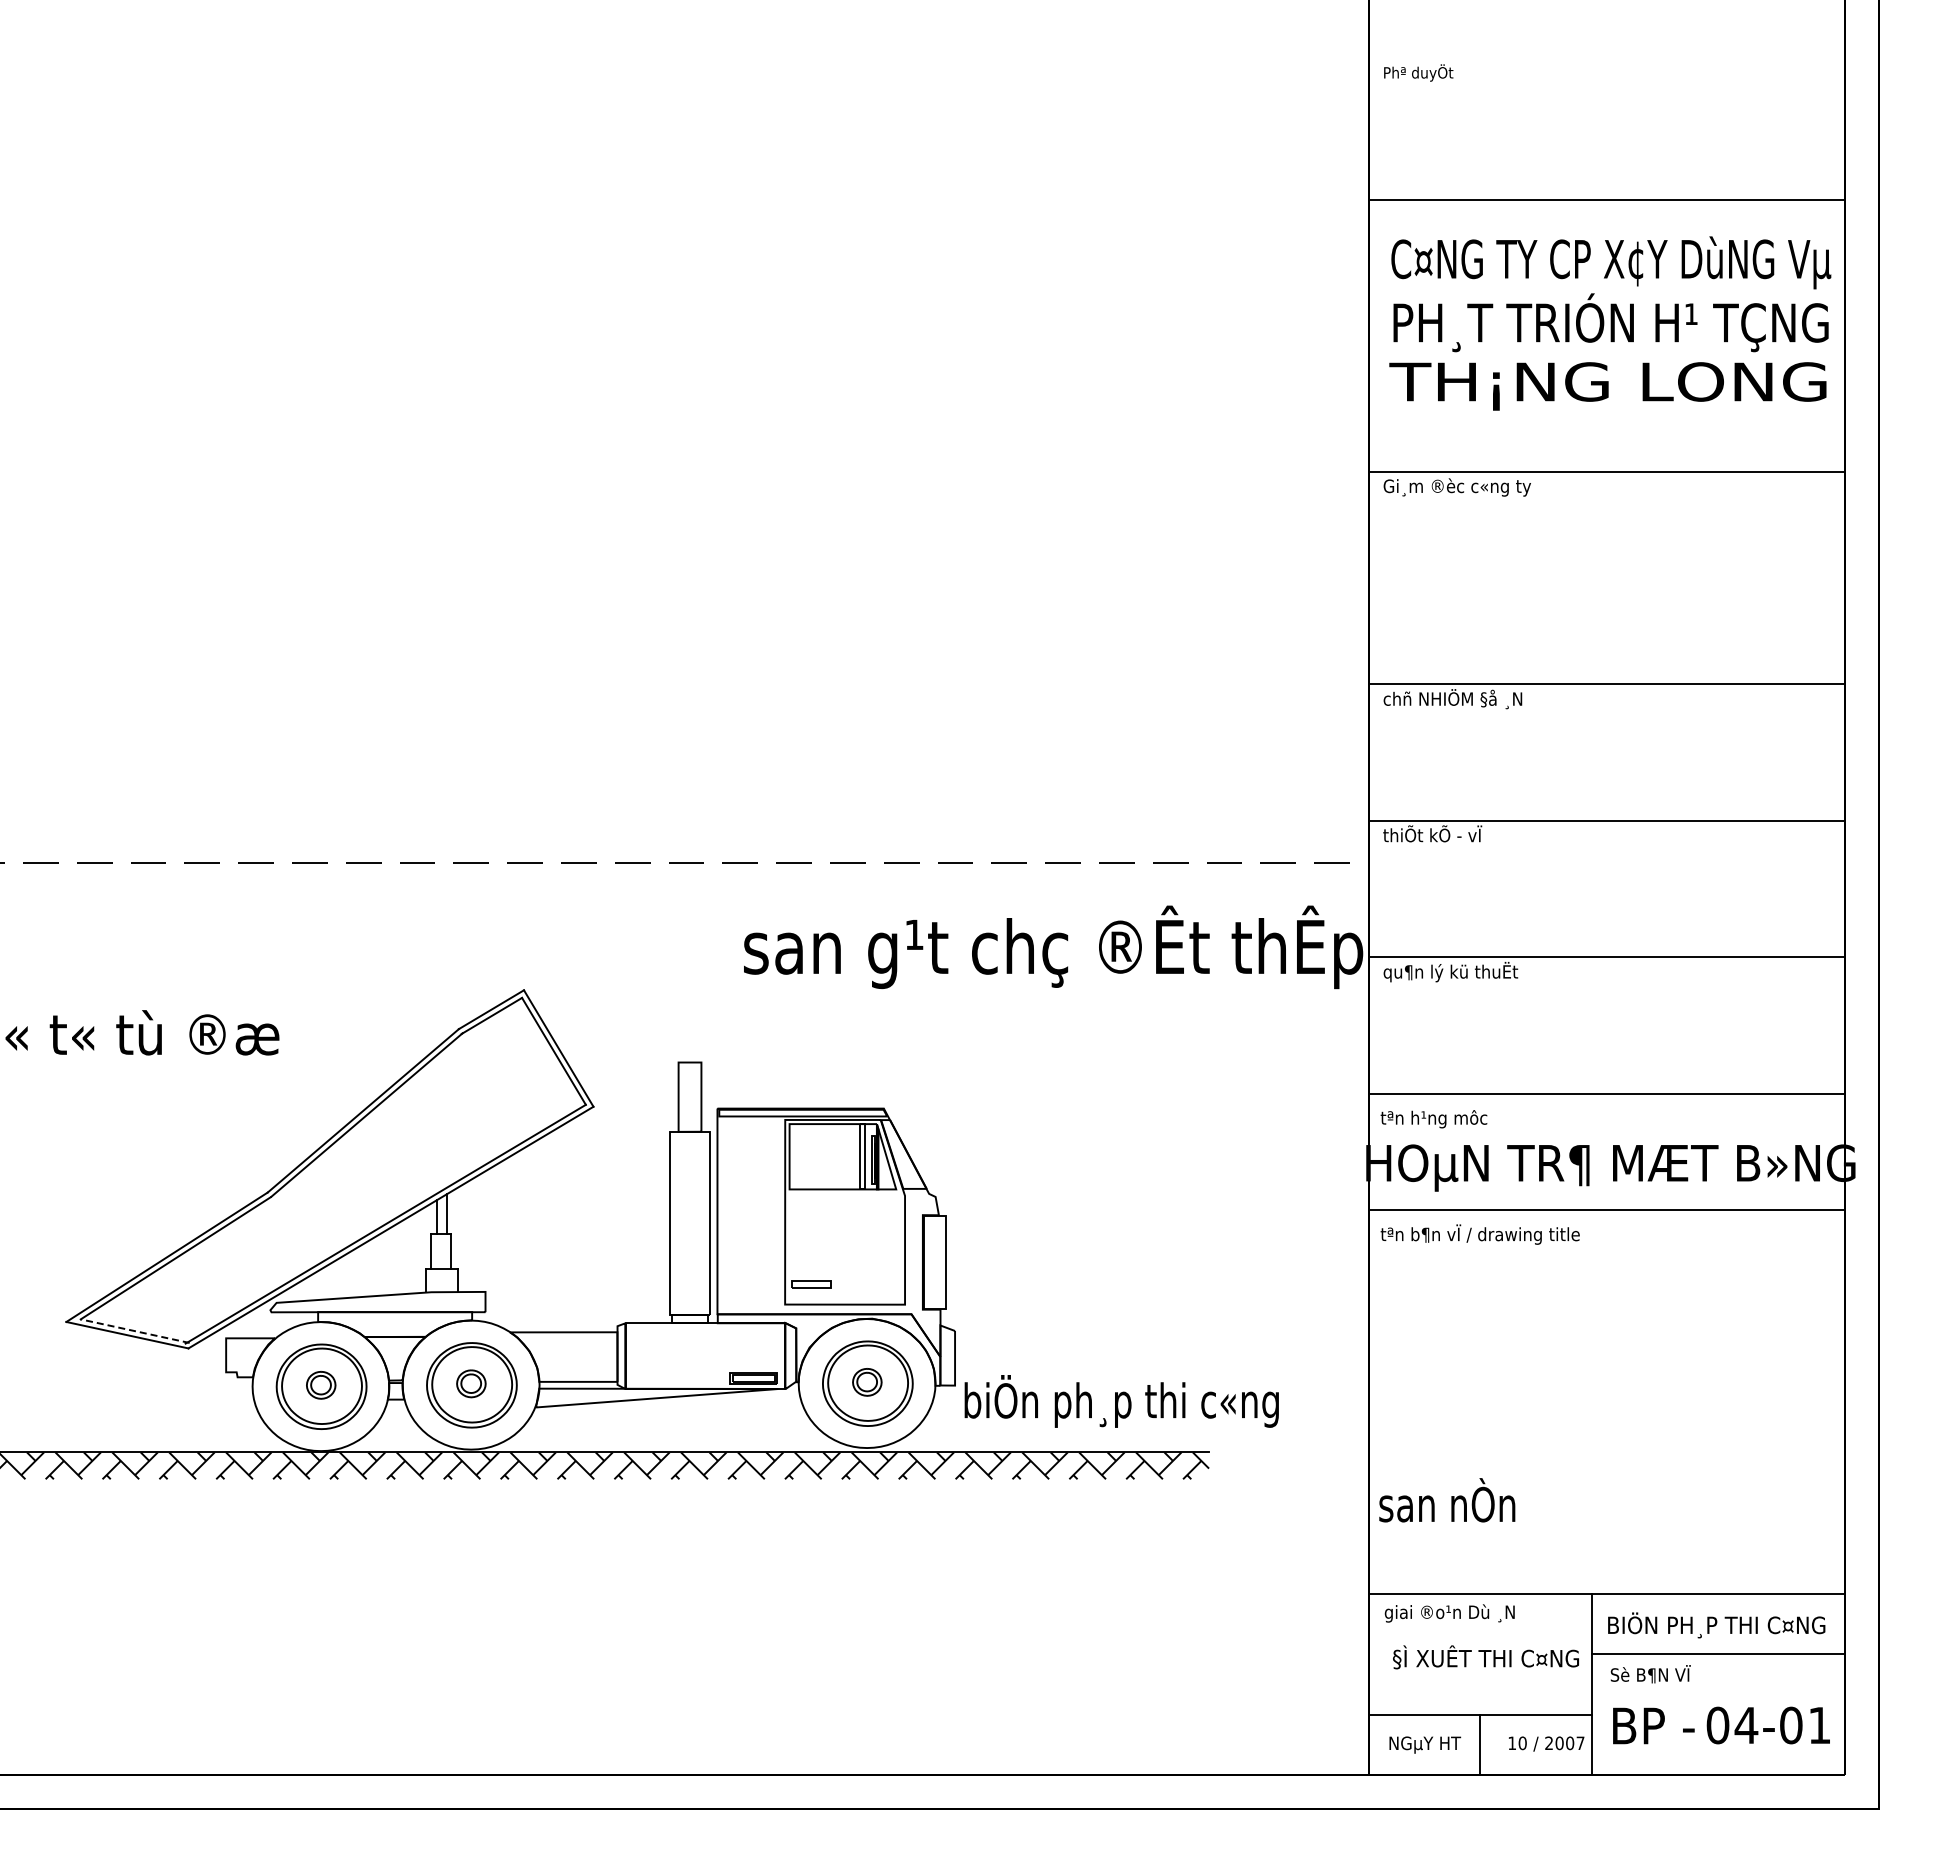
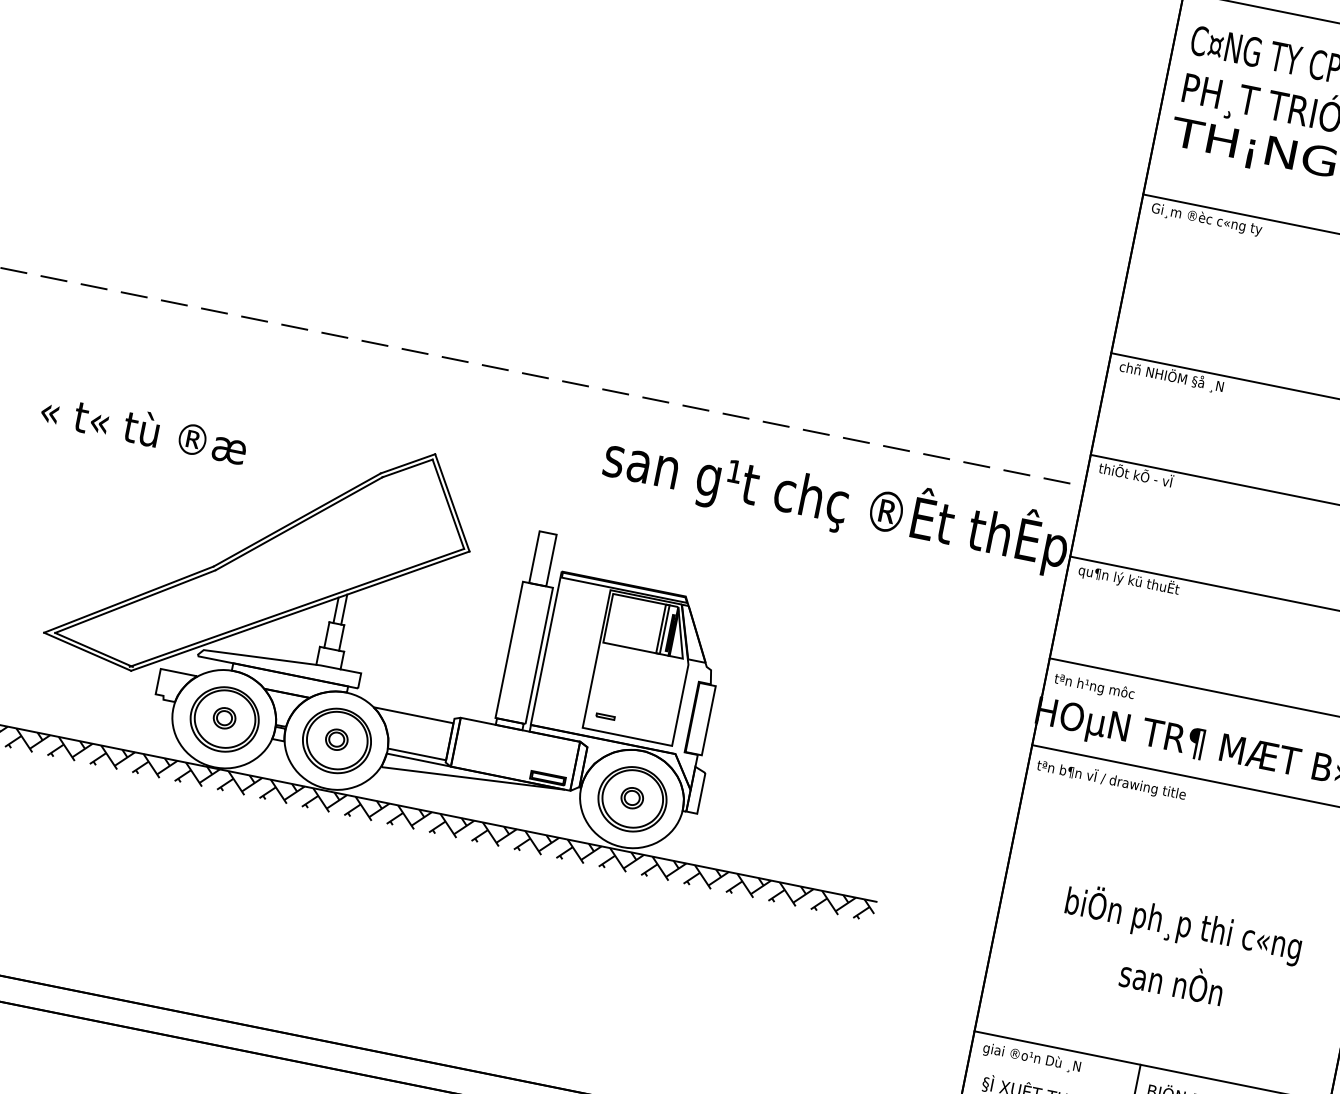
part: (811, 1283) -> (605, 716), size x0.62
line: (135, 1331) -> (94, 650), dashed -> solid
text: (1121, 1401) -> (1183, 924), moved
text: (1447, 1500) -> (1172, 980), moved

